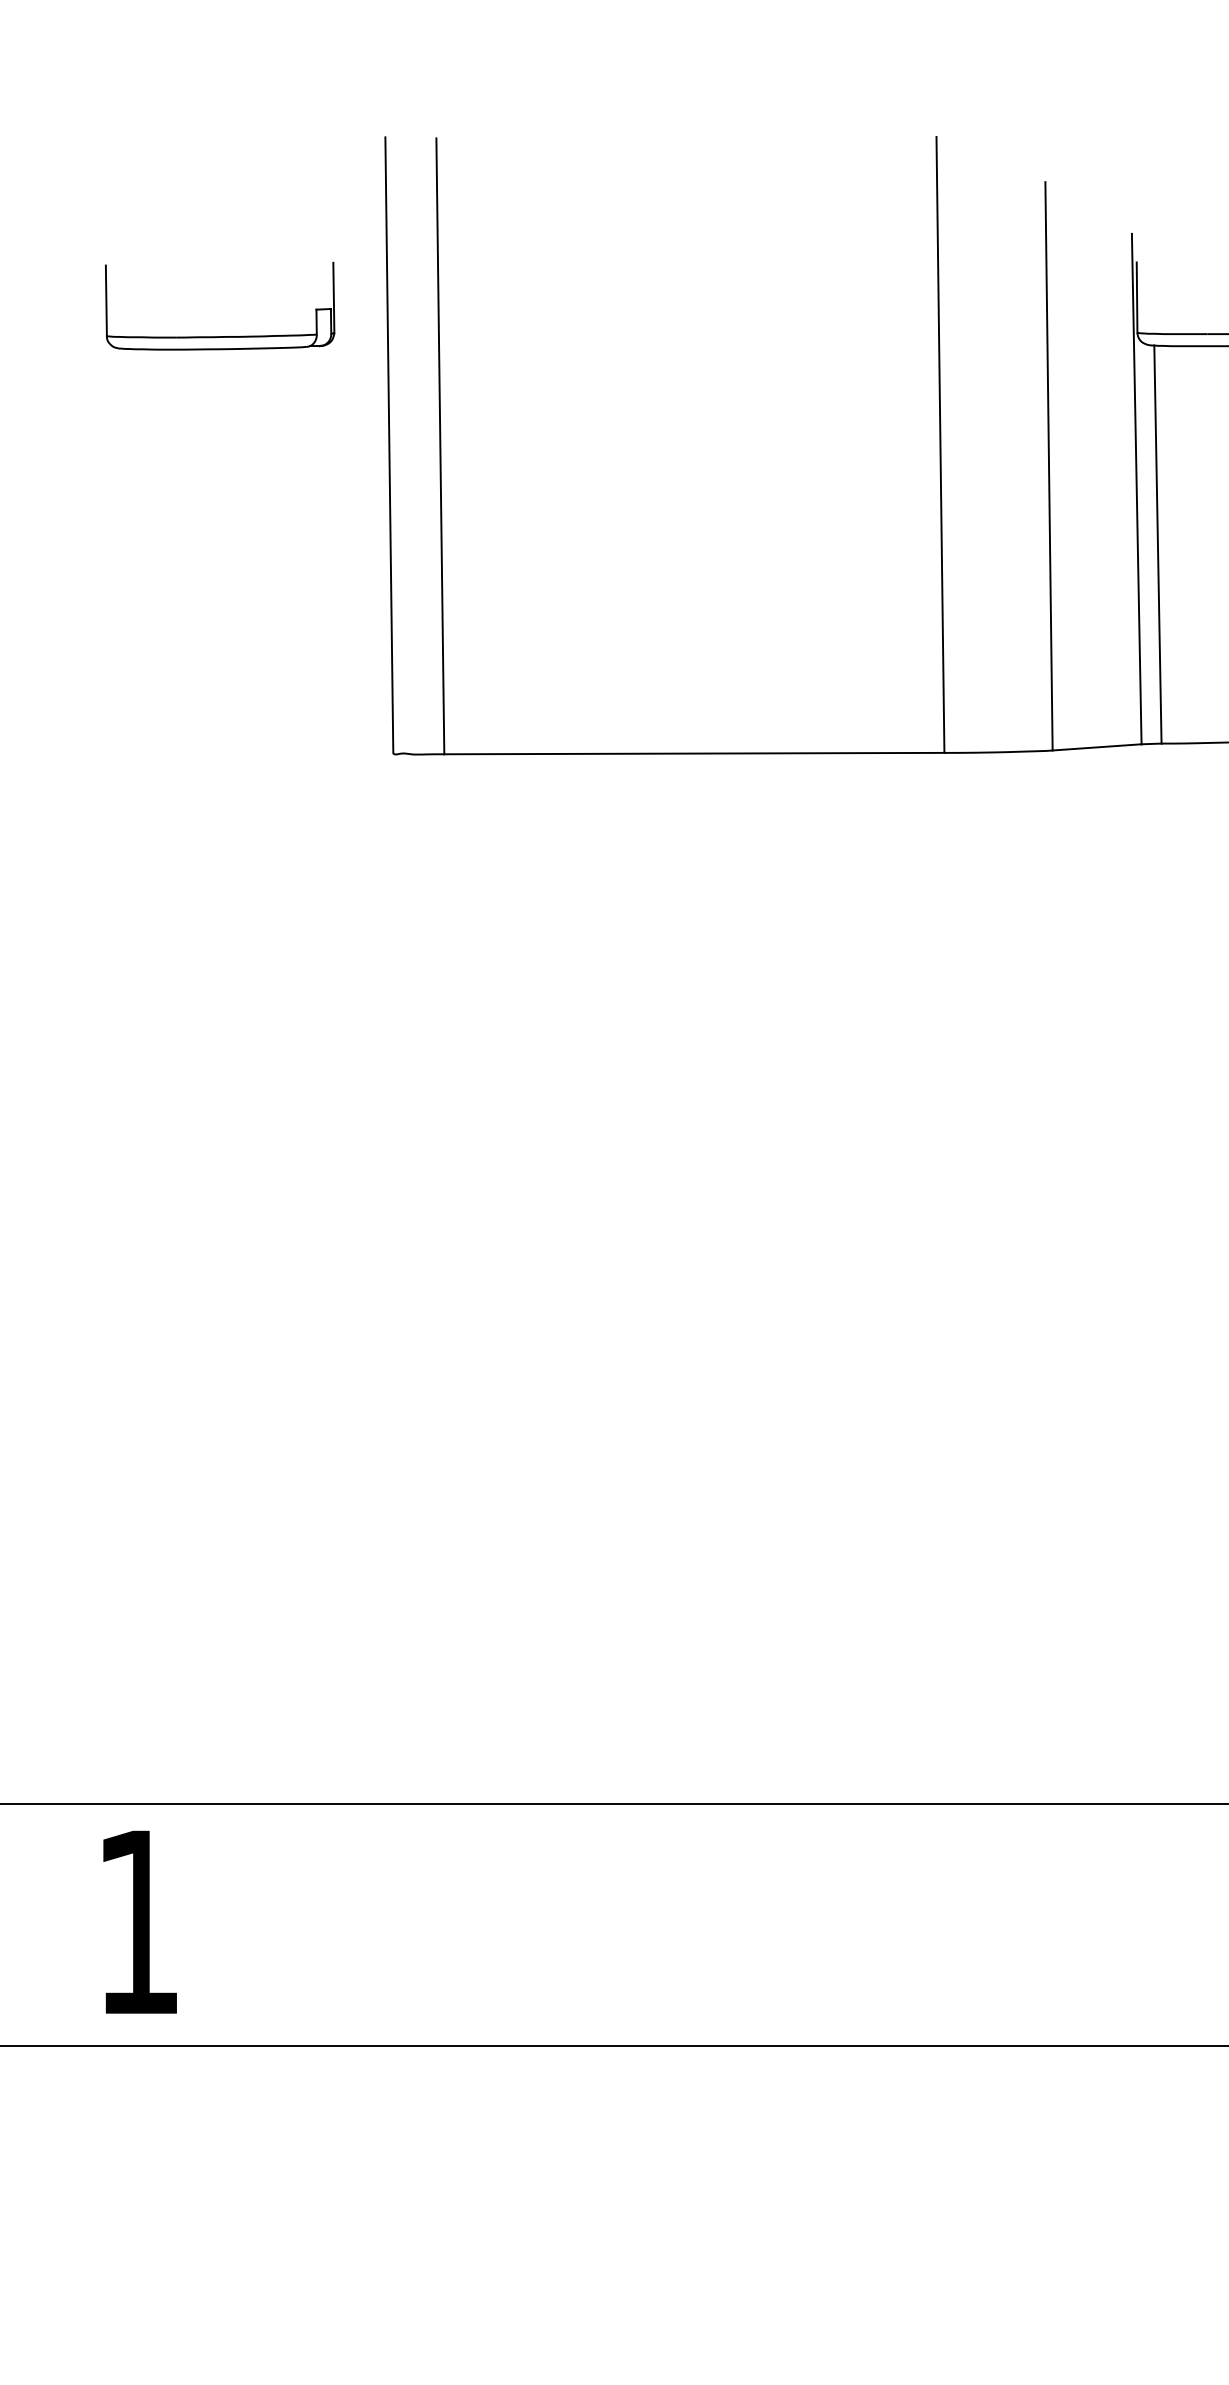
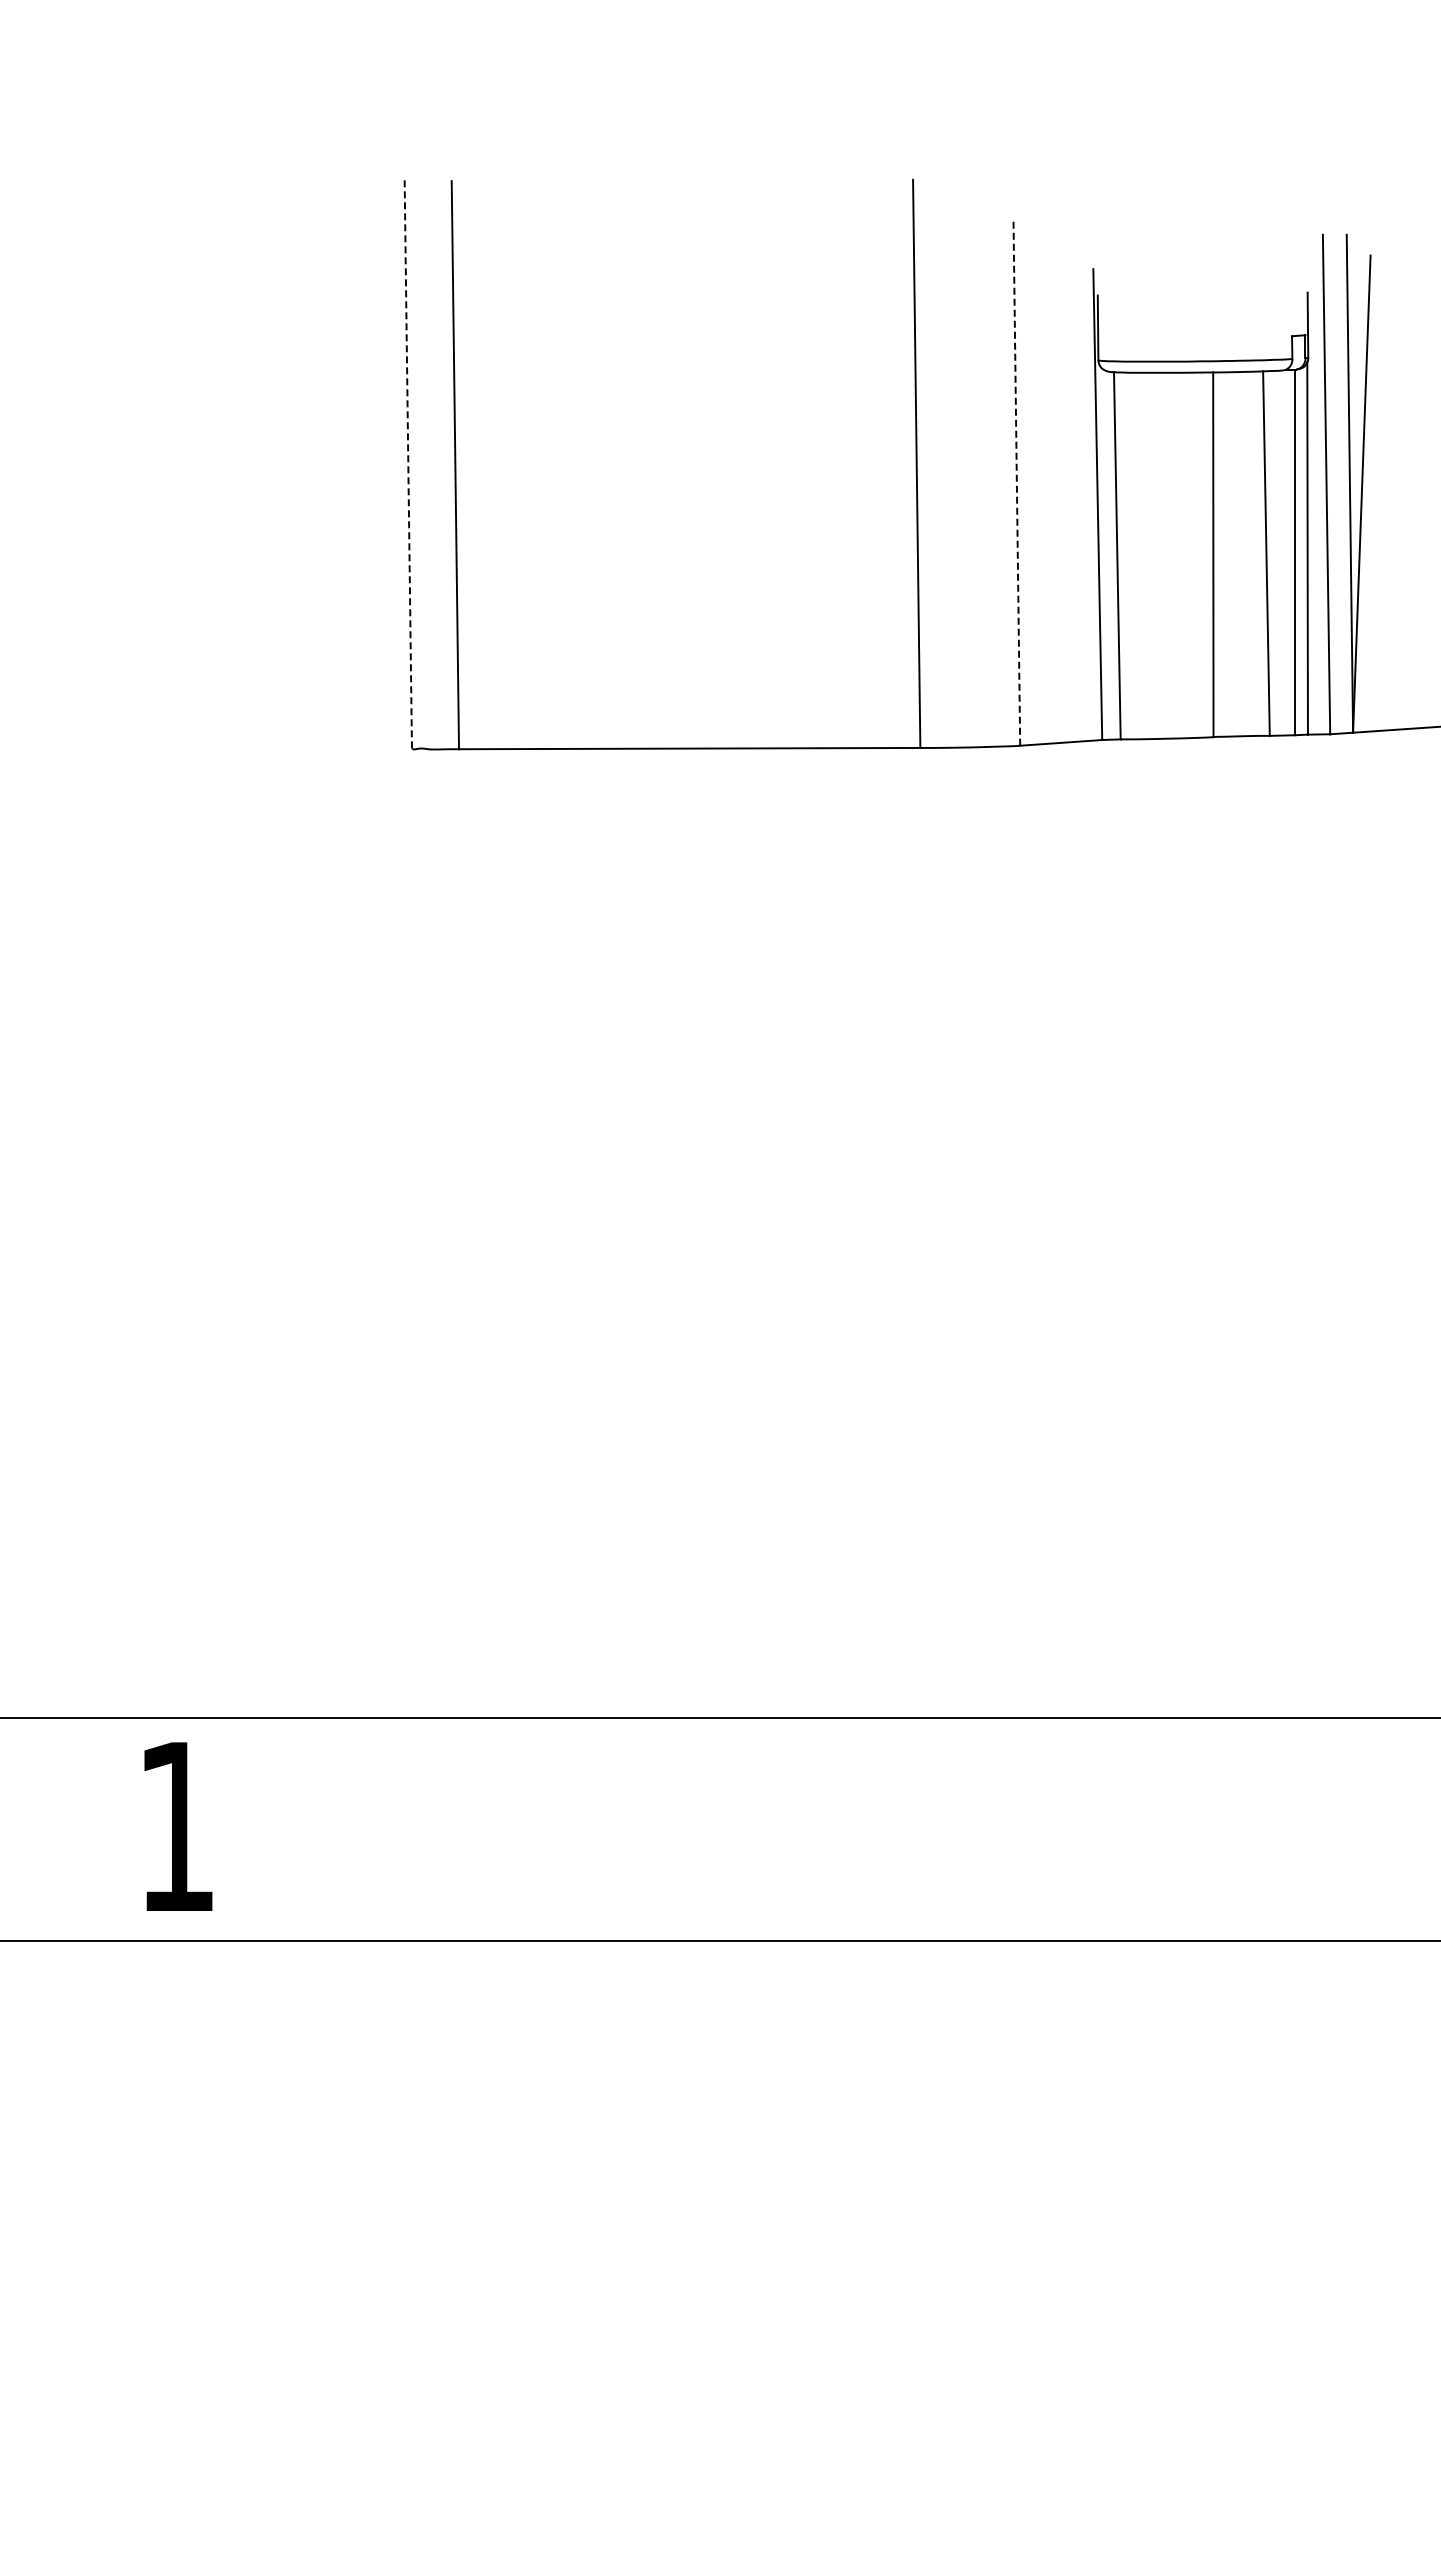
part: (219, 336) -> (251, 363), removed
line: (389, 444) -> (408, 463), solid -> dashed
line: (1048, 466) -> (1016, 483), solid -> dashed

